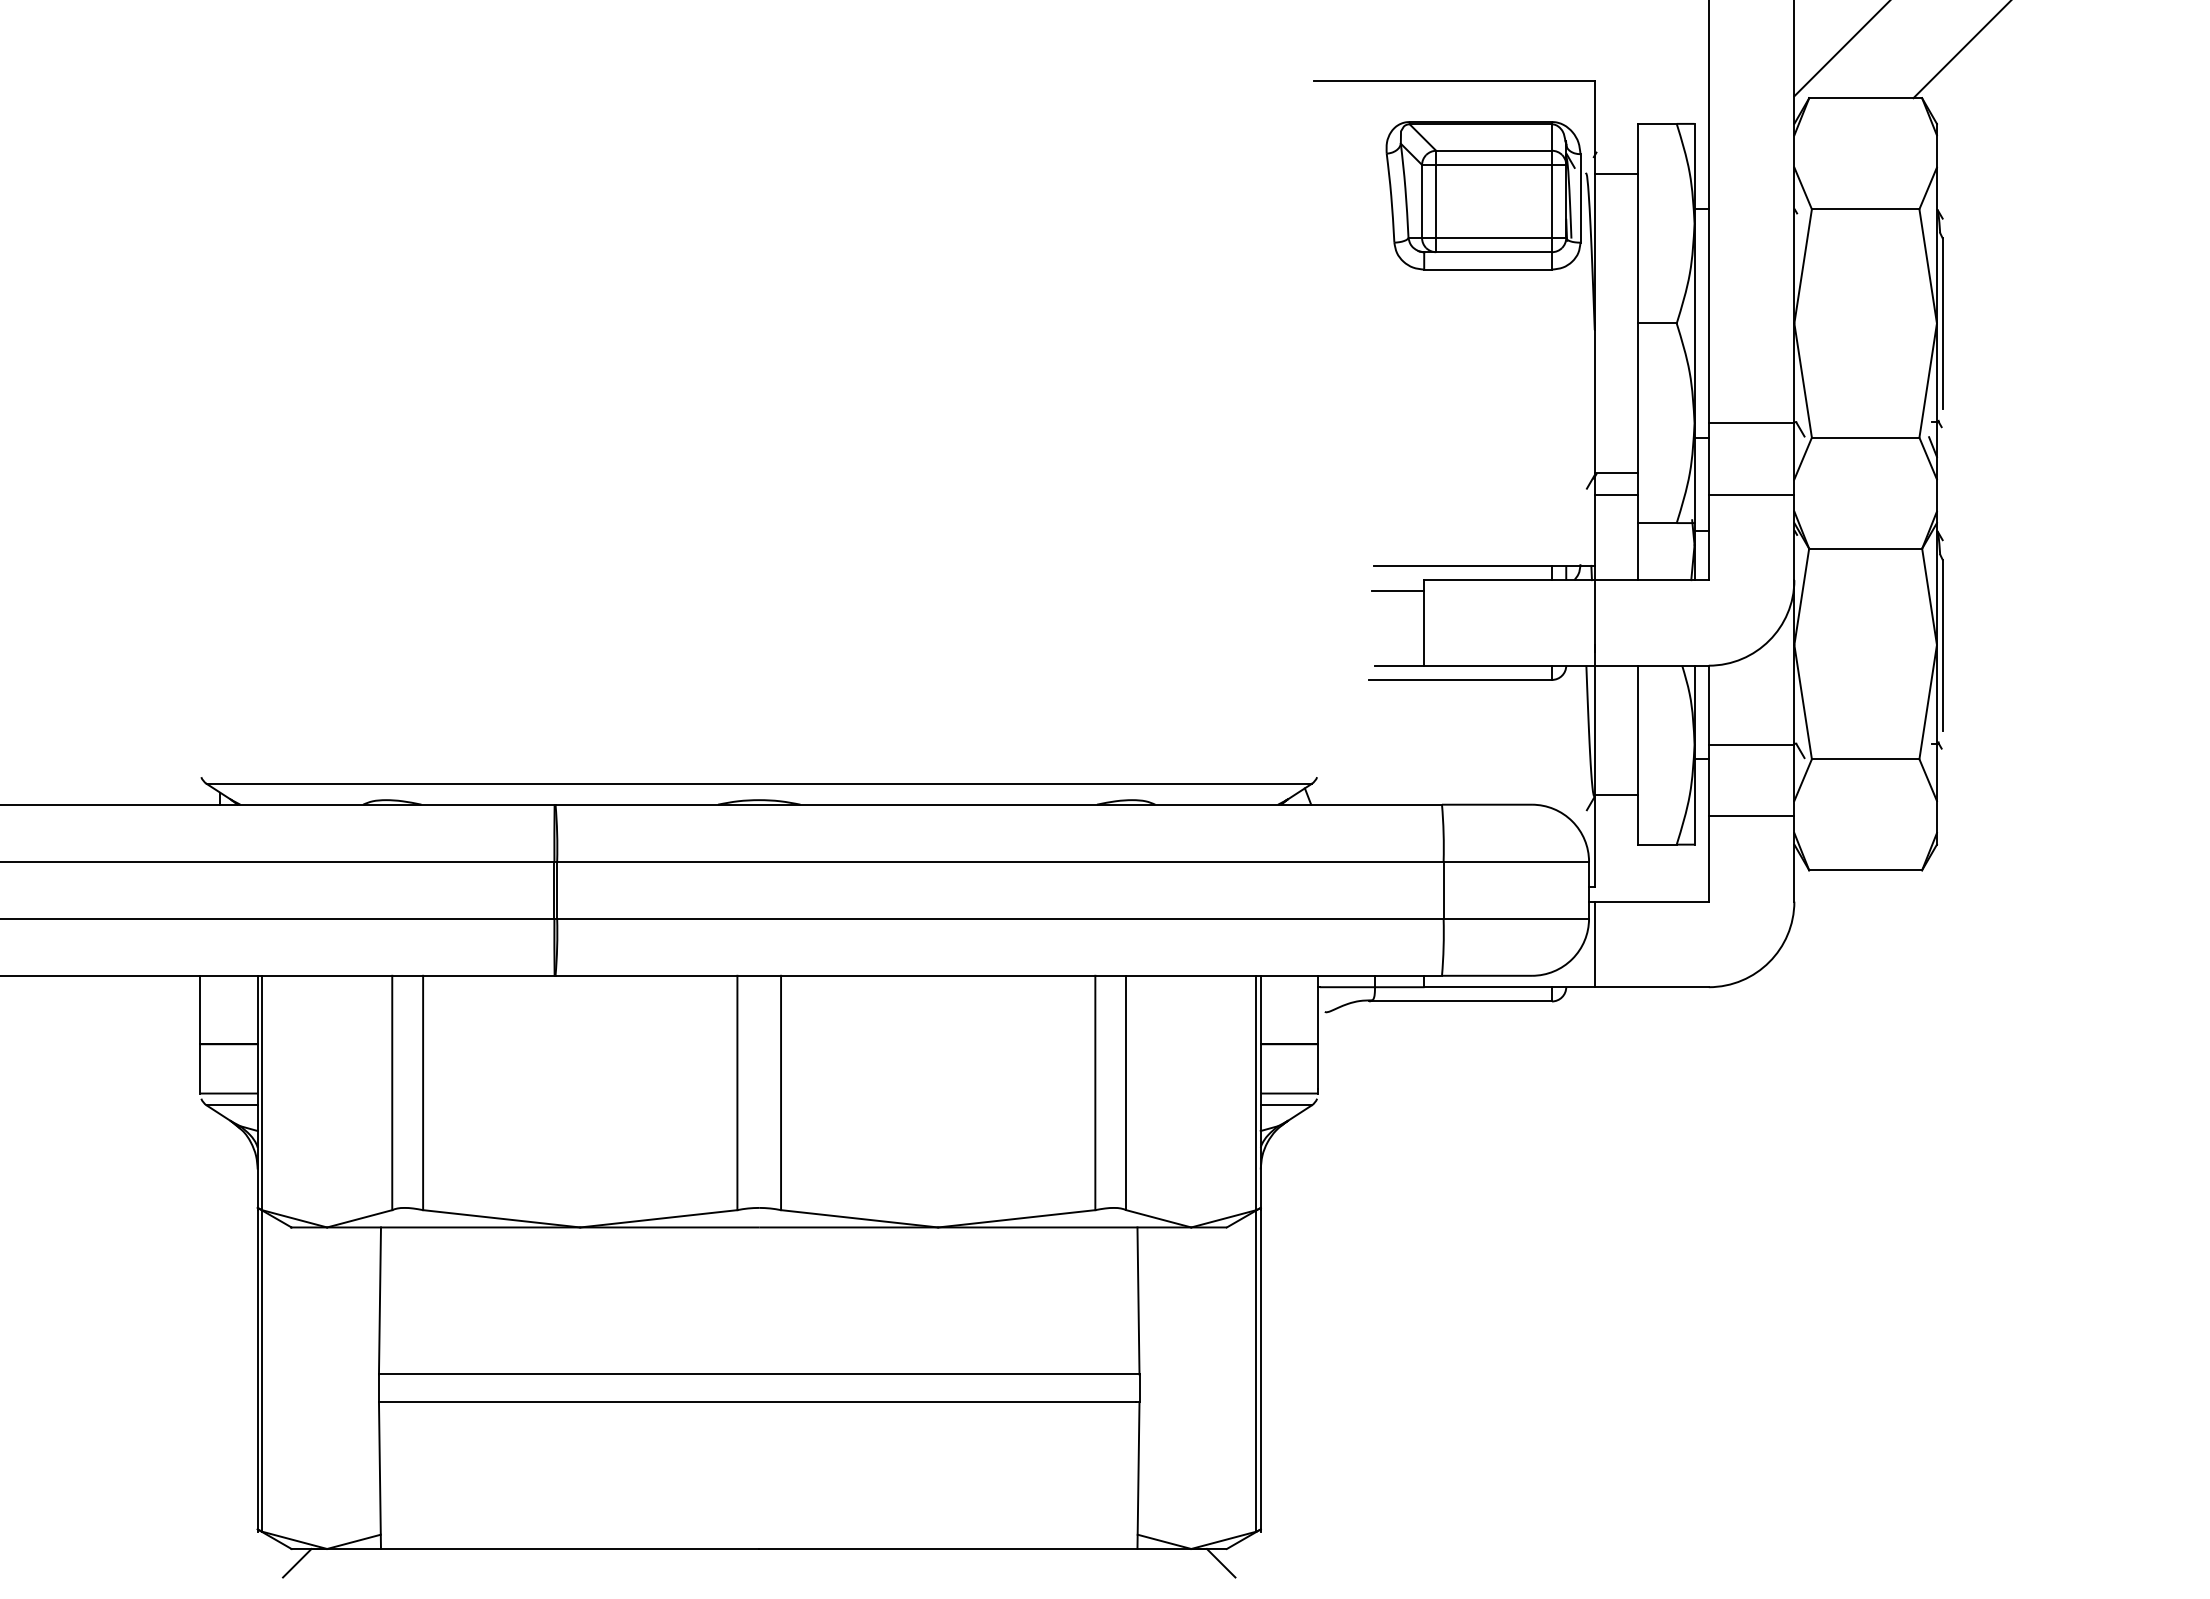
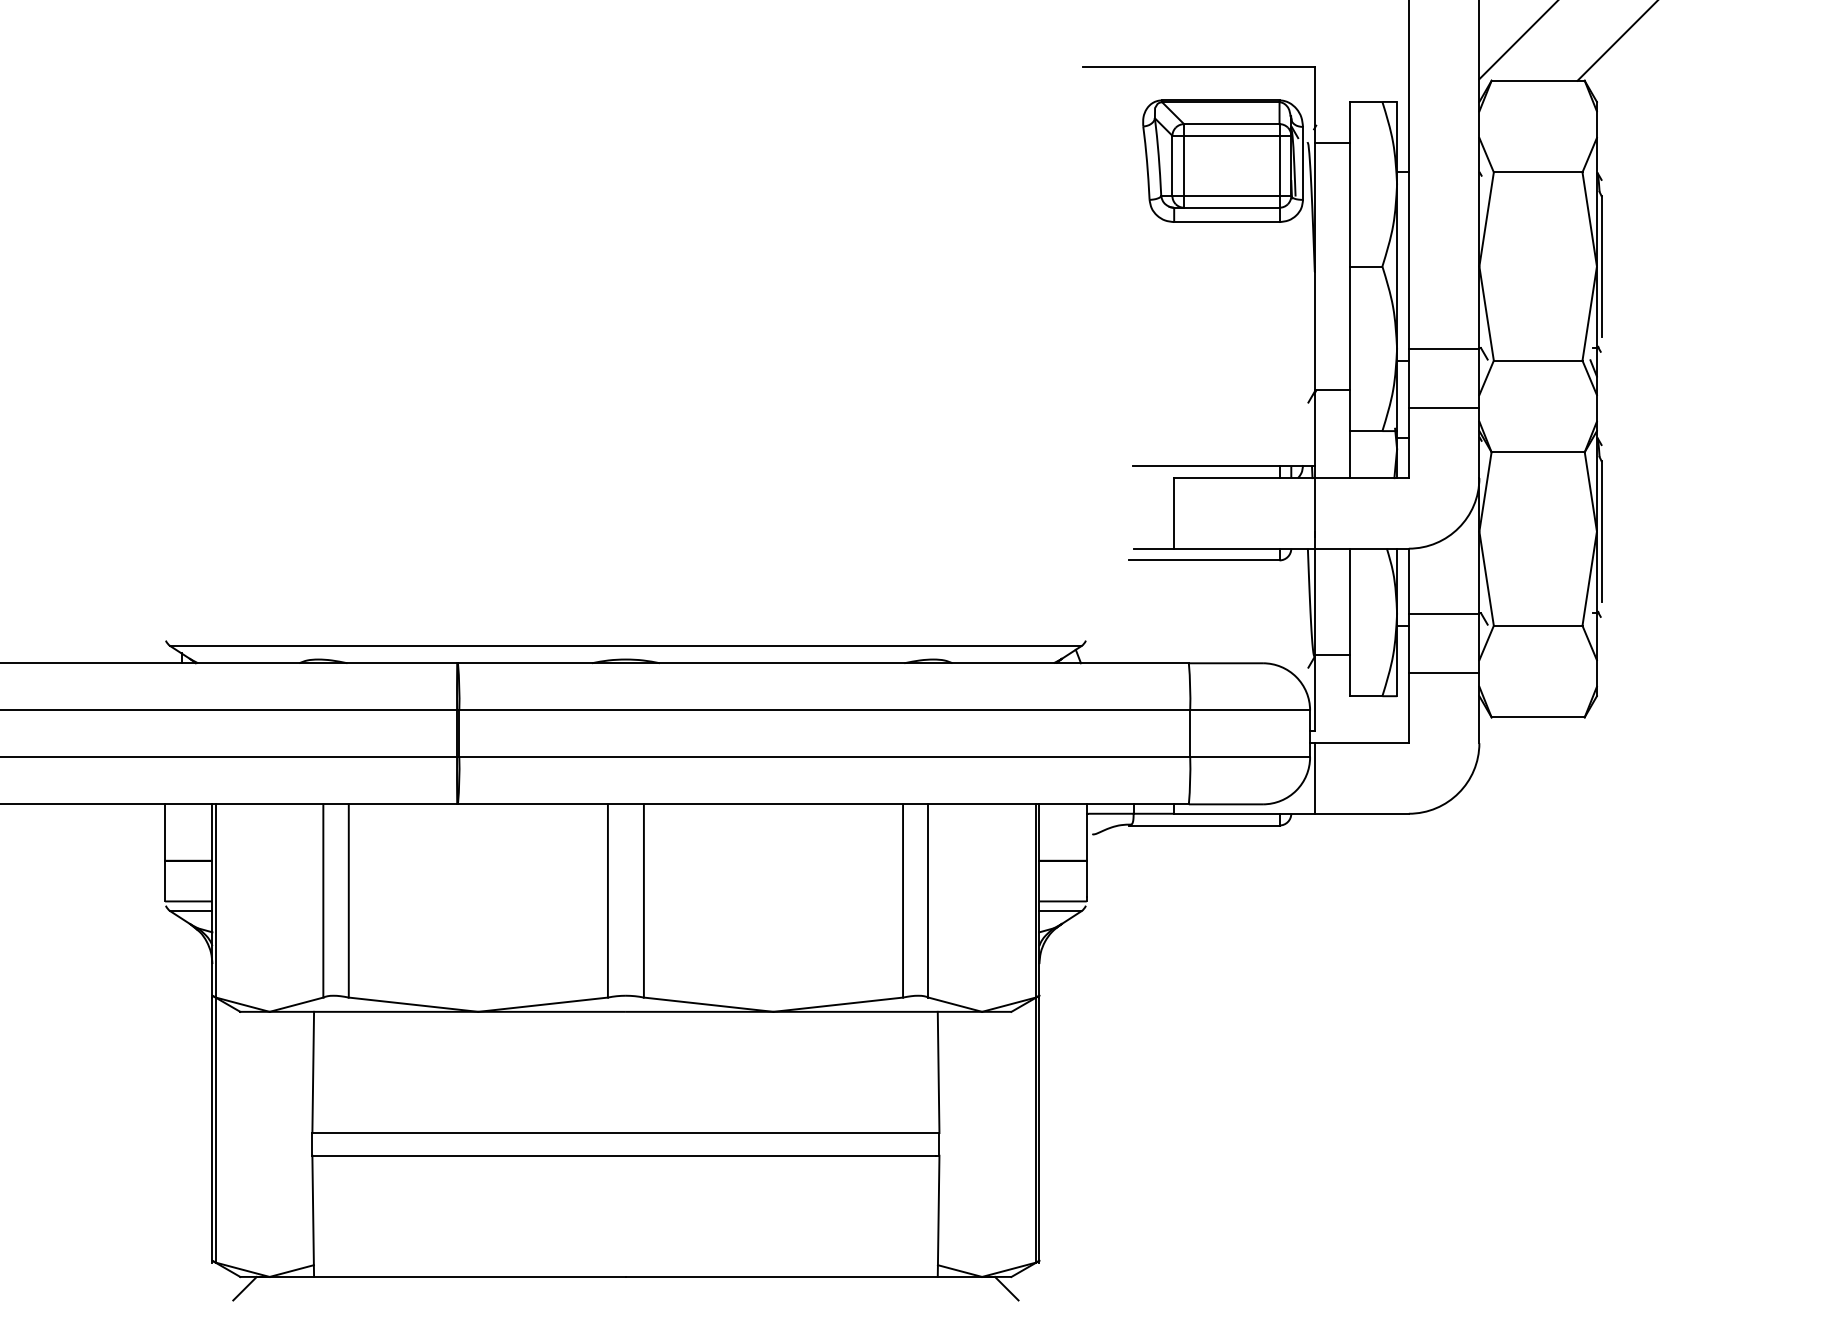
line: (1615, 495) -> (1331, 408), removed
line: (1397, 591) -> (1152, 487), removed

